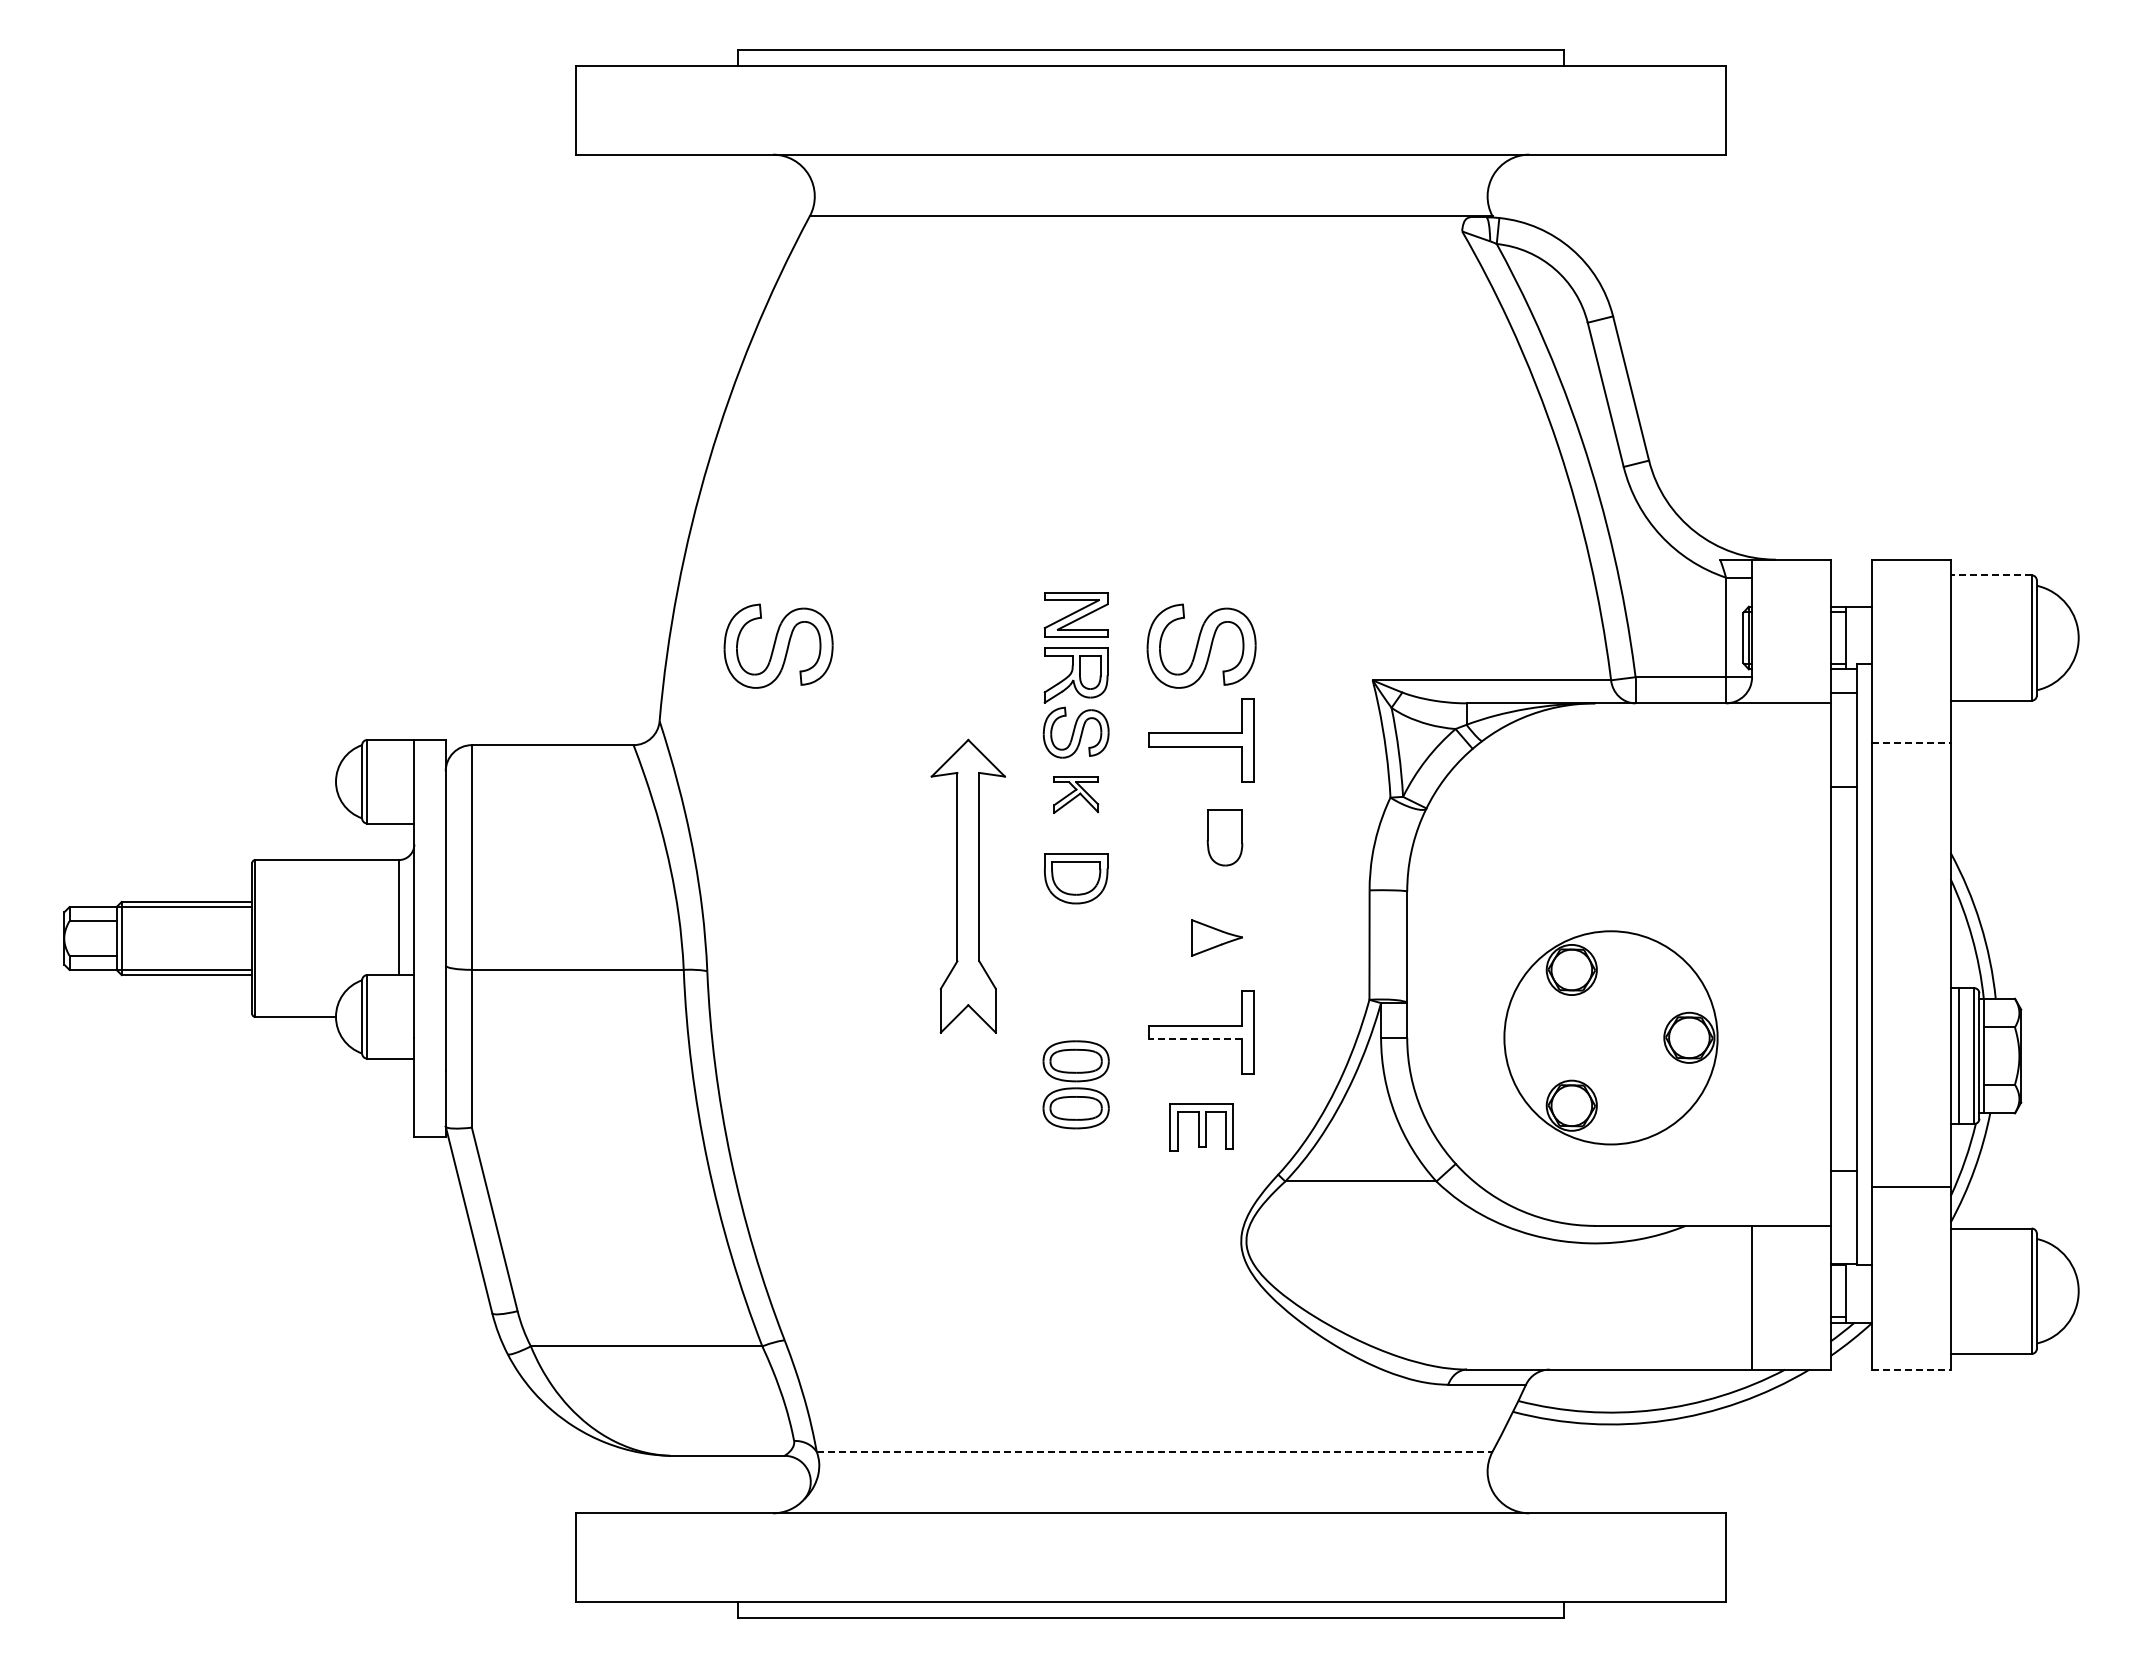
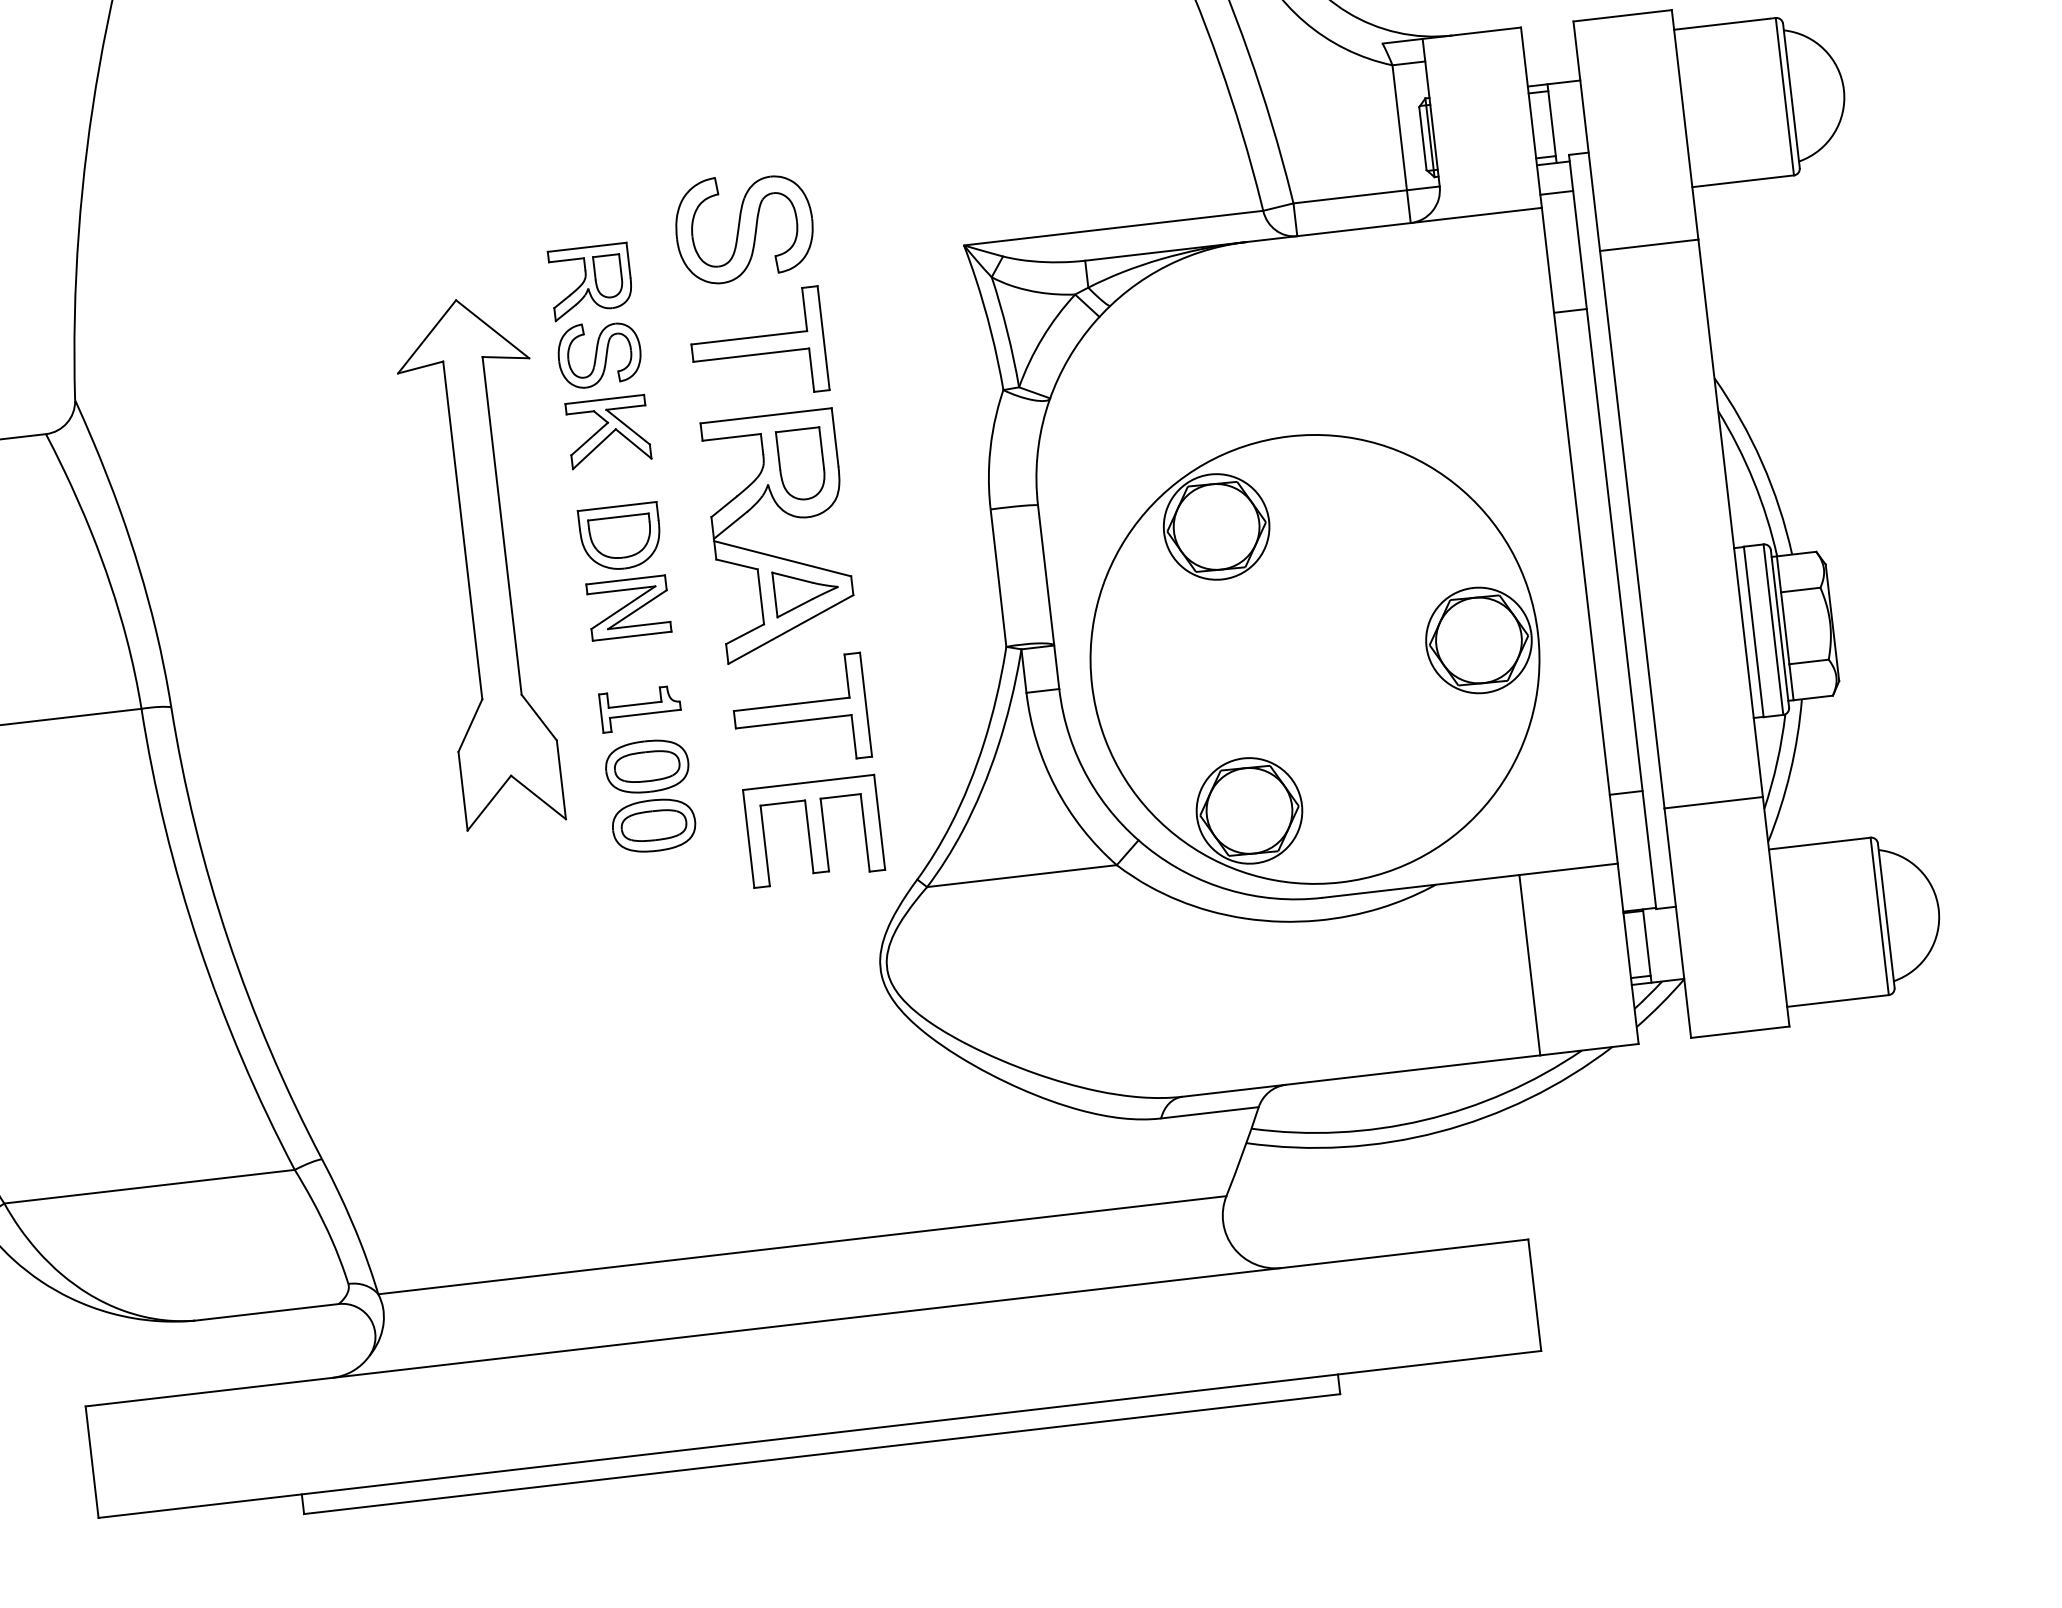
line: (1990, 575) -> (1724, 24), dashed -> solid
part: (1075, 614) -> (627, 607), moved
part: (778, 645) -> (213, 288), removed
line: (1911, 742) -> (1649, 245), dashed -> solid
part: (1075, 794) -> (607, 431), size x1.43
part: (968, 886) -> (486, 562), size x1.43
part: (1195, 906) -> (774, 555), added
part: (1076, 1015) -> (641, 709), added
part: (1610, 1037) -> (1314, 659), size x1.67
line: (1194, 1039) -> (792, 722), dashed -> solid
part: (1201, 1127) -> (814, 831), size x1.67
line: (1911, 1369) -> (1740, 1032), dashed -> solid
line: (1154, 1451) -> (802, 1244), dashed -> solid

